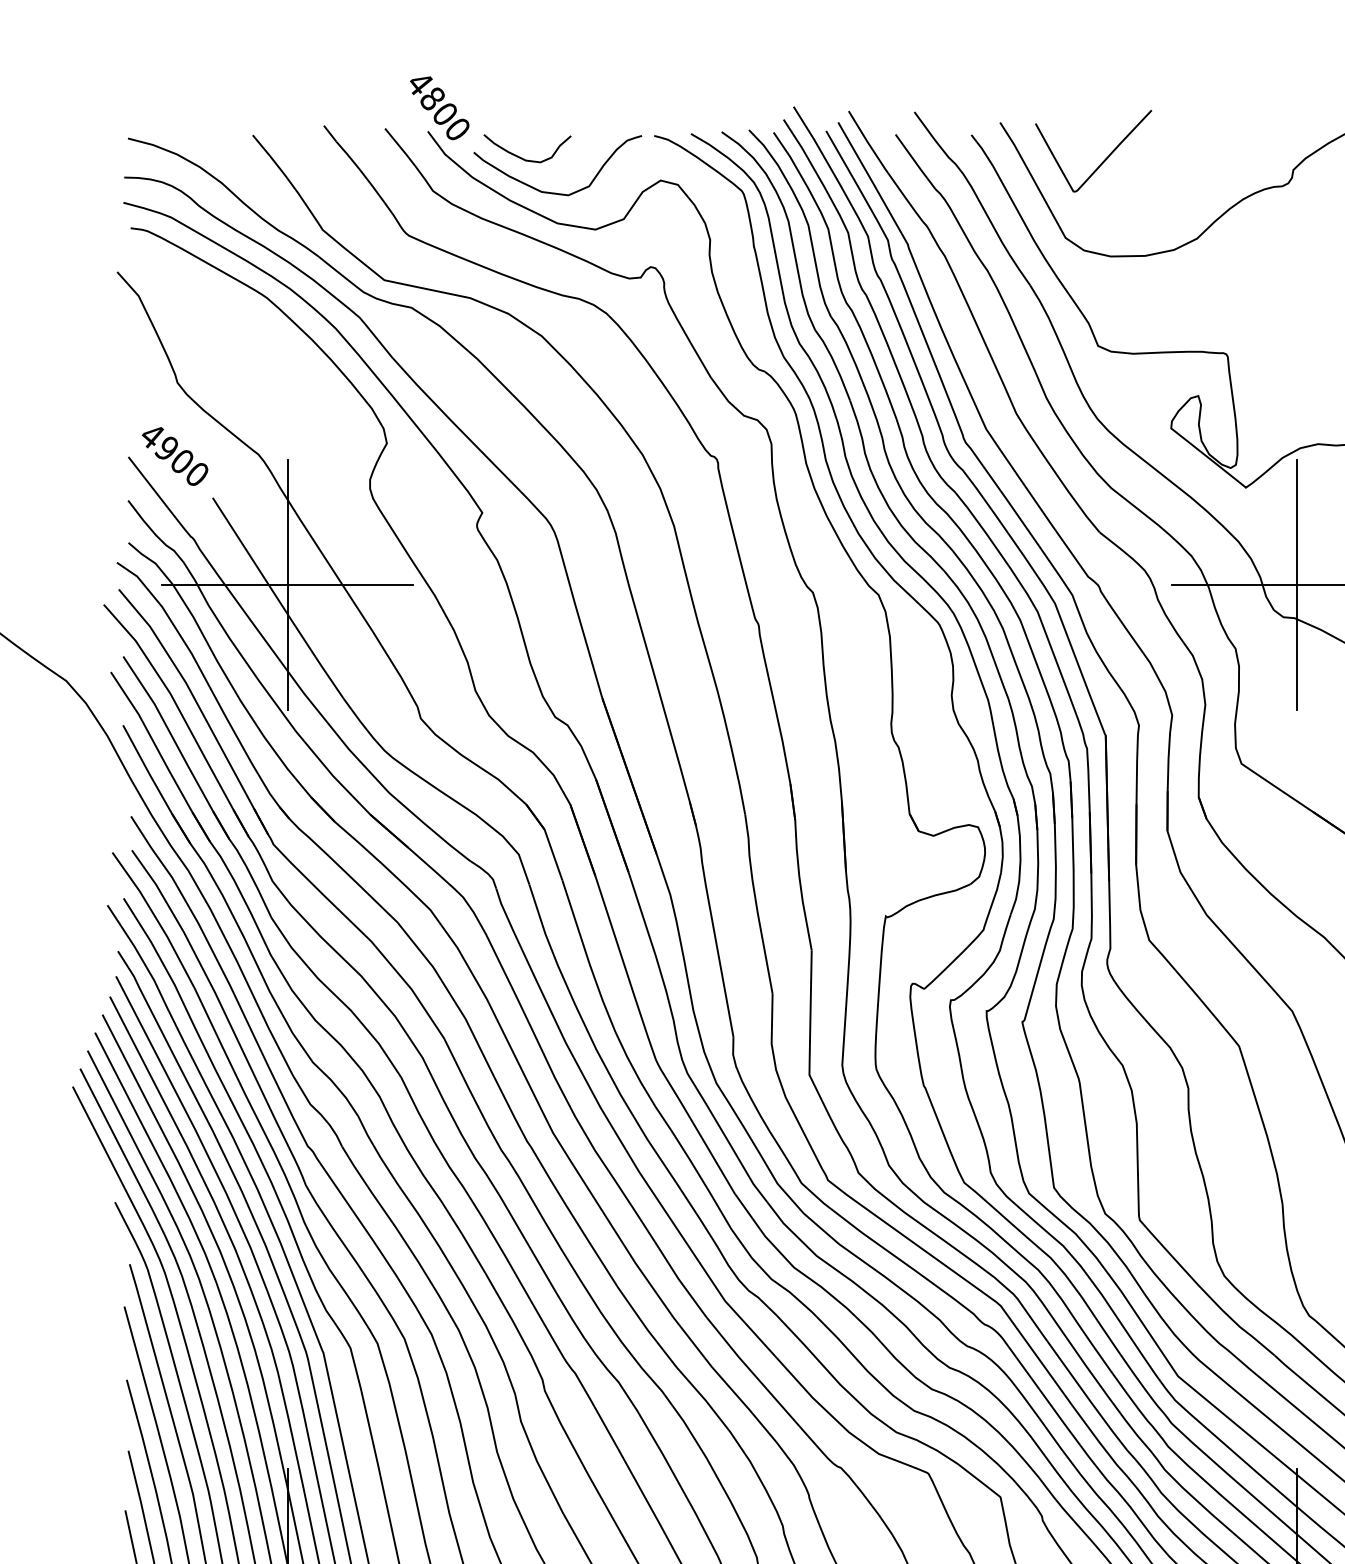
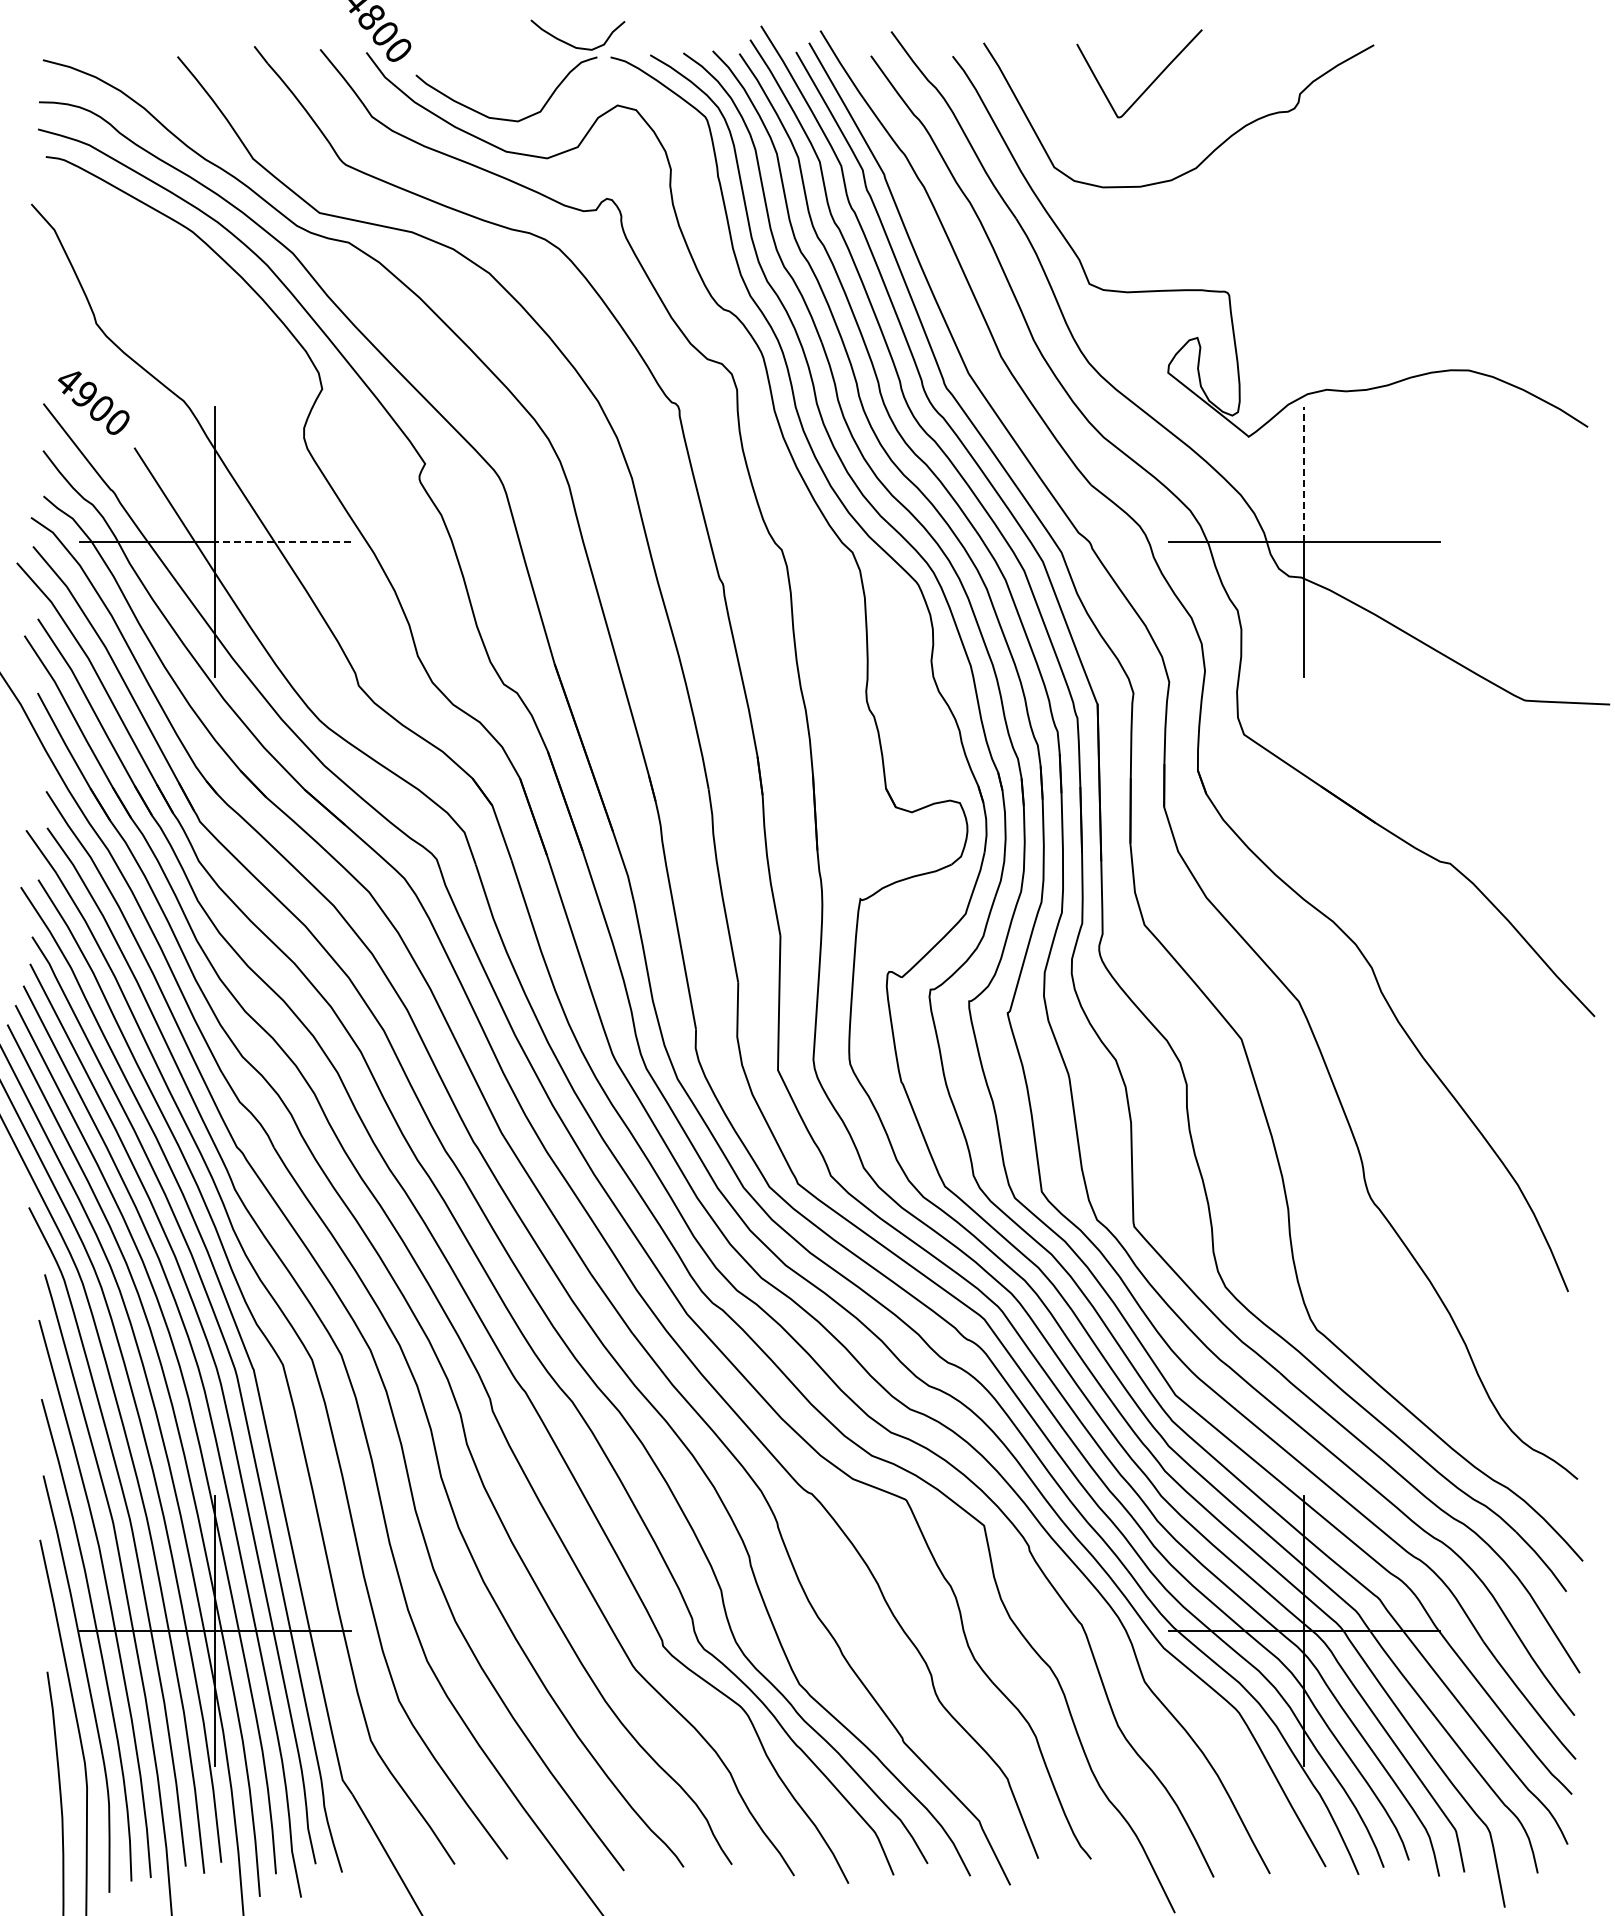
curve: (521, 157) -> (571, 44), moved
curve: (1103, 160) -> (1150, 83), moved
line: (1297, 522) -> (1304, 474), solid -> dashed
line: (350, 584) -> (283, 541), solid -> dashed

